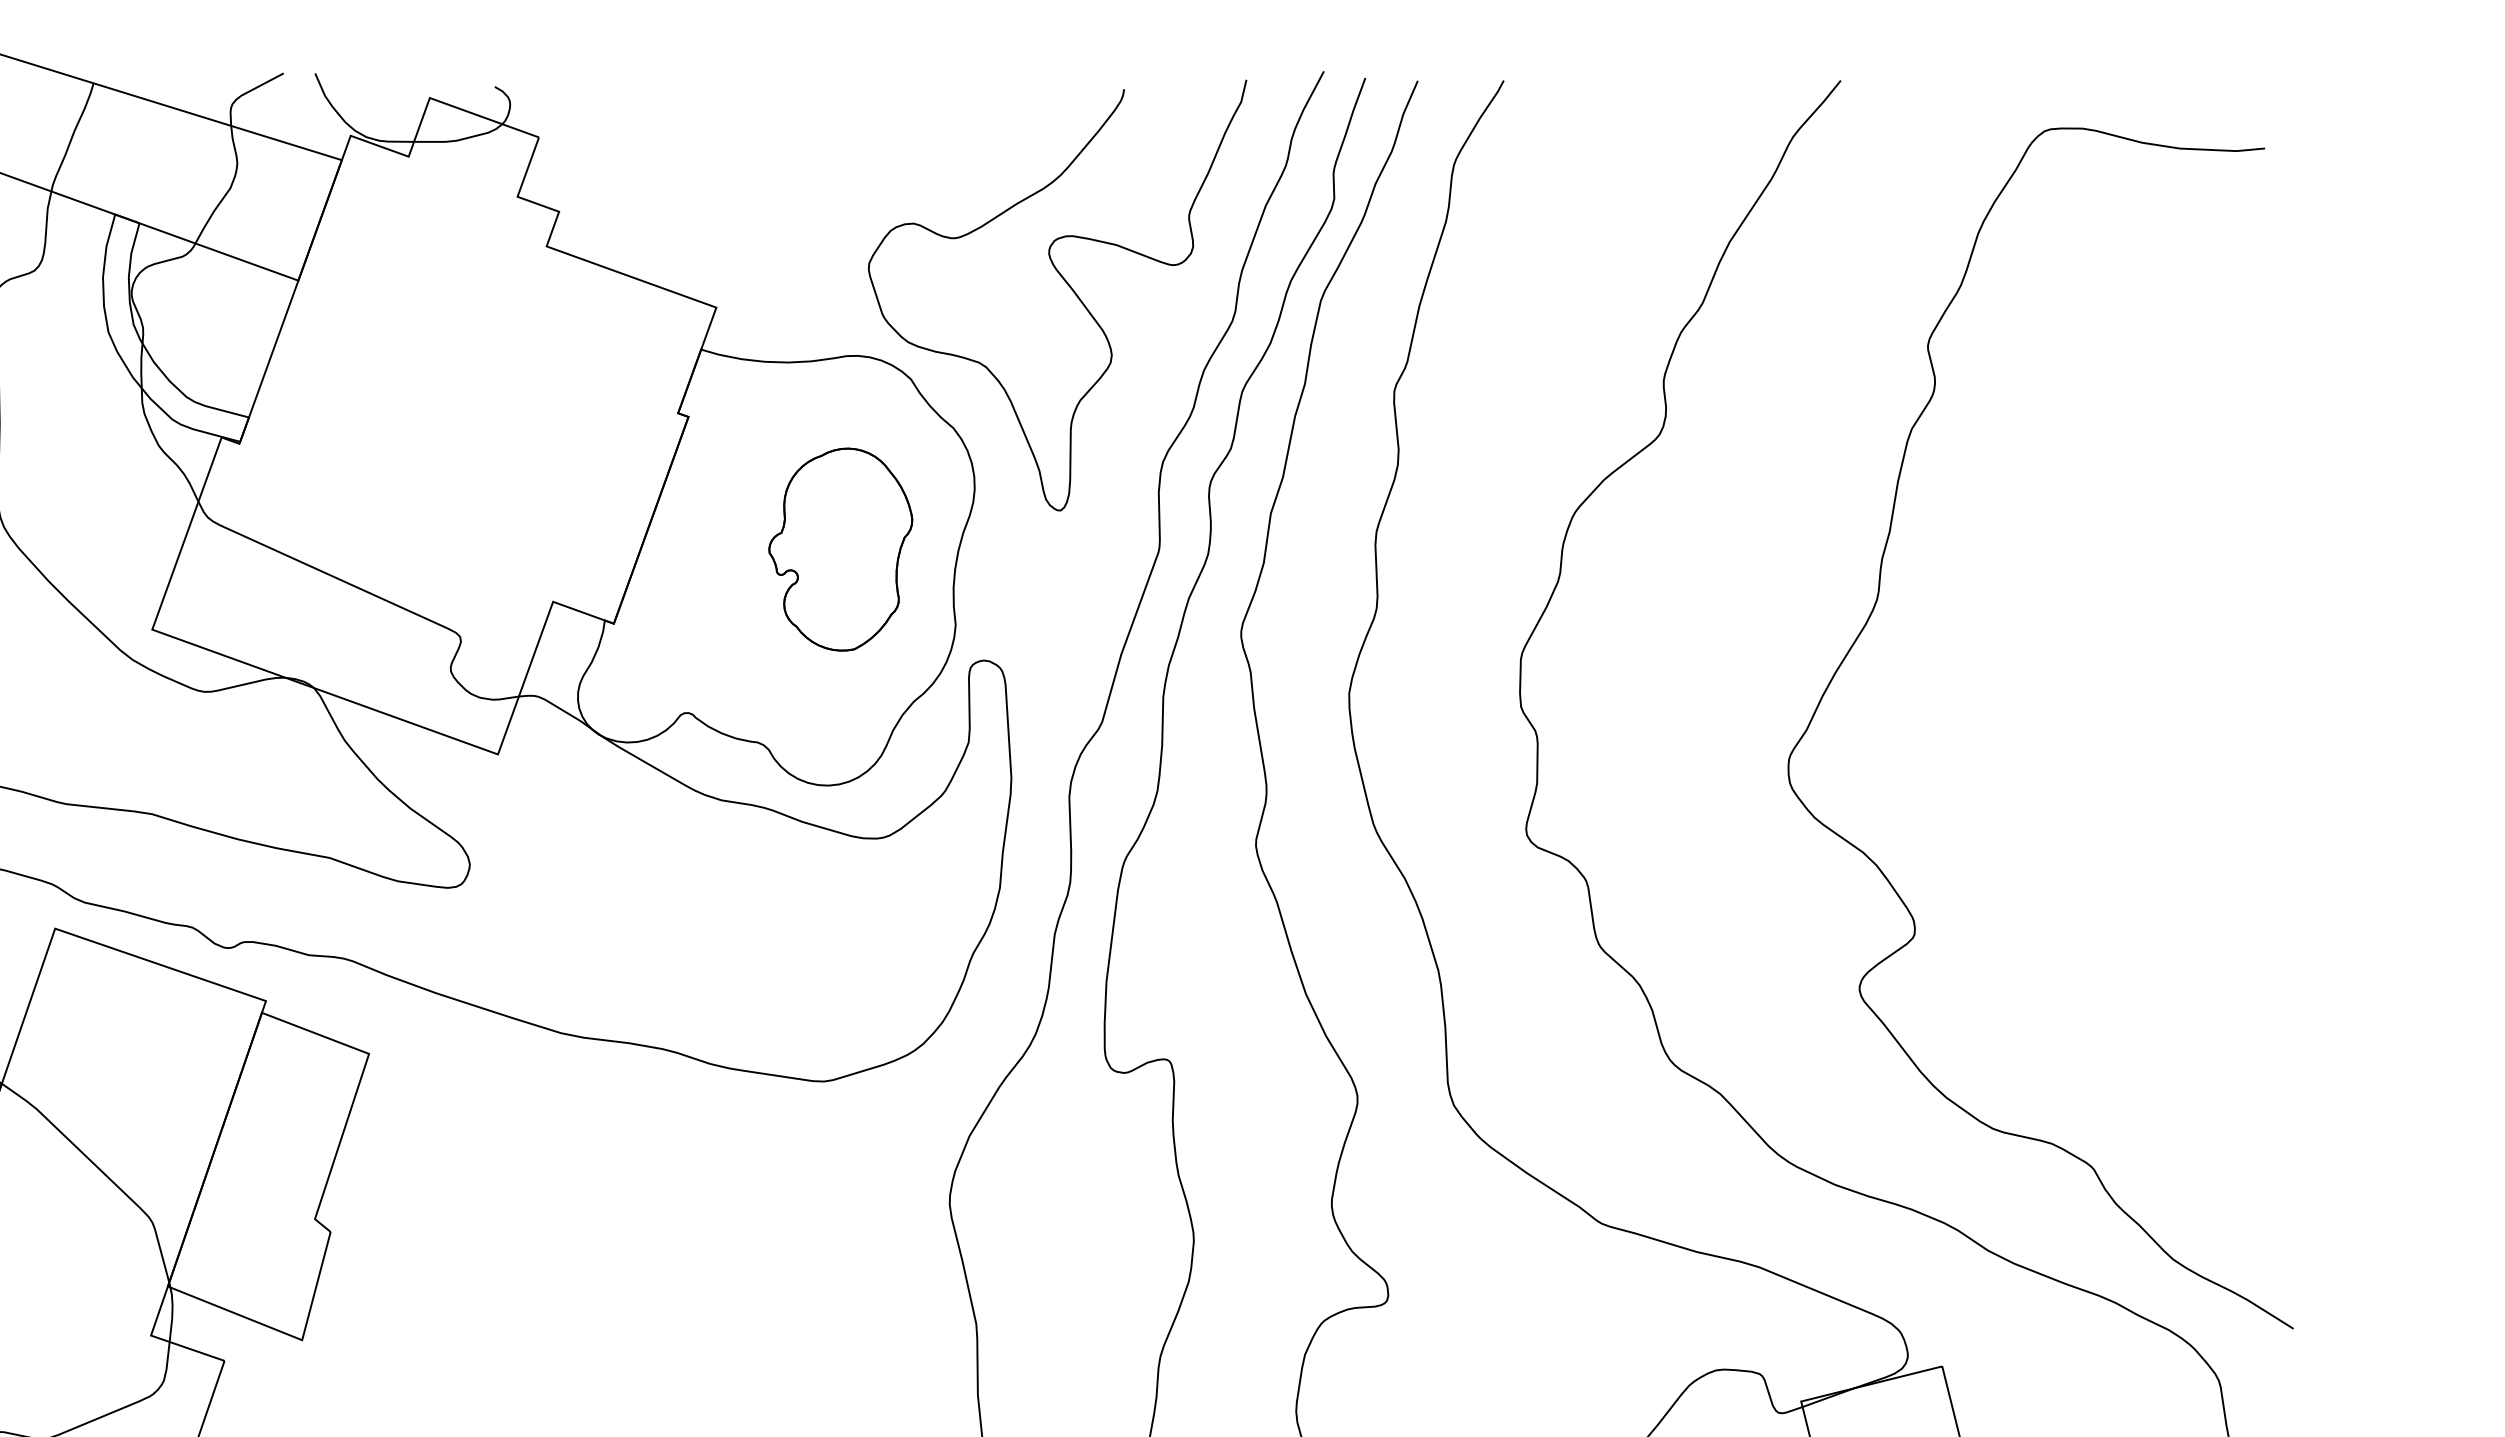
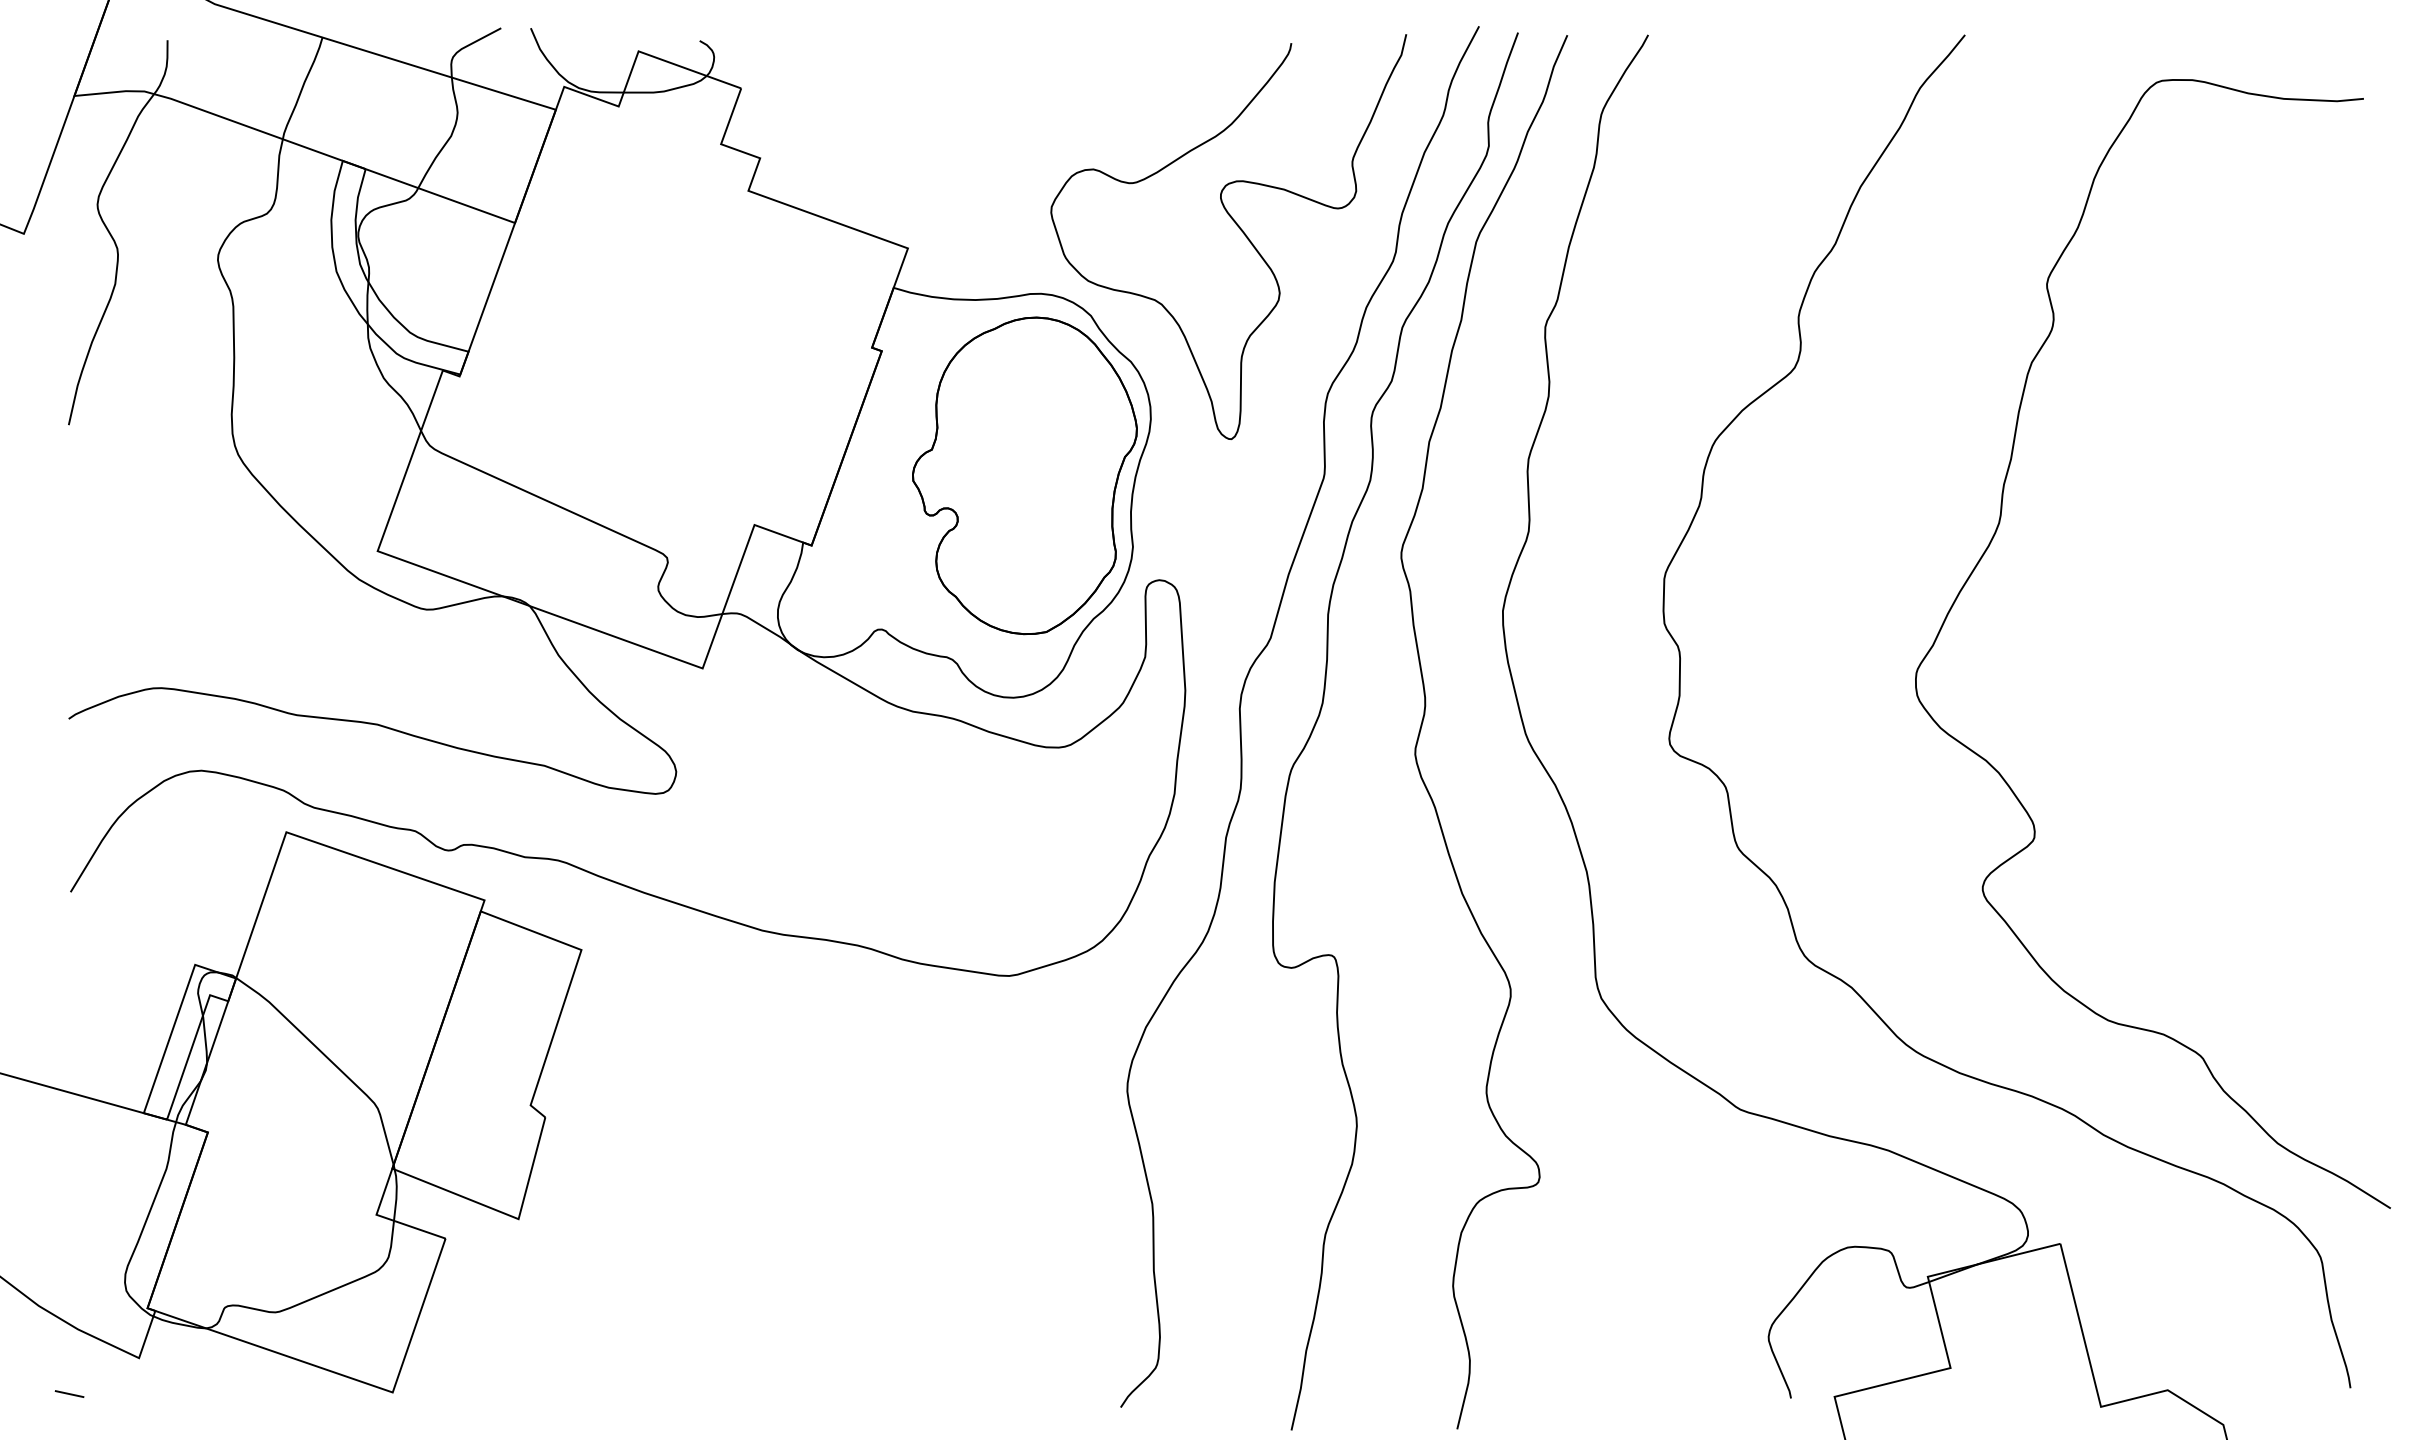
part: (840, 549) -> (1024, 475), size x1.67

